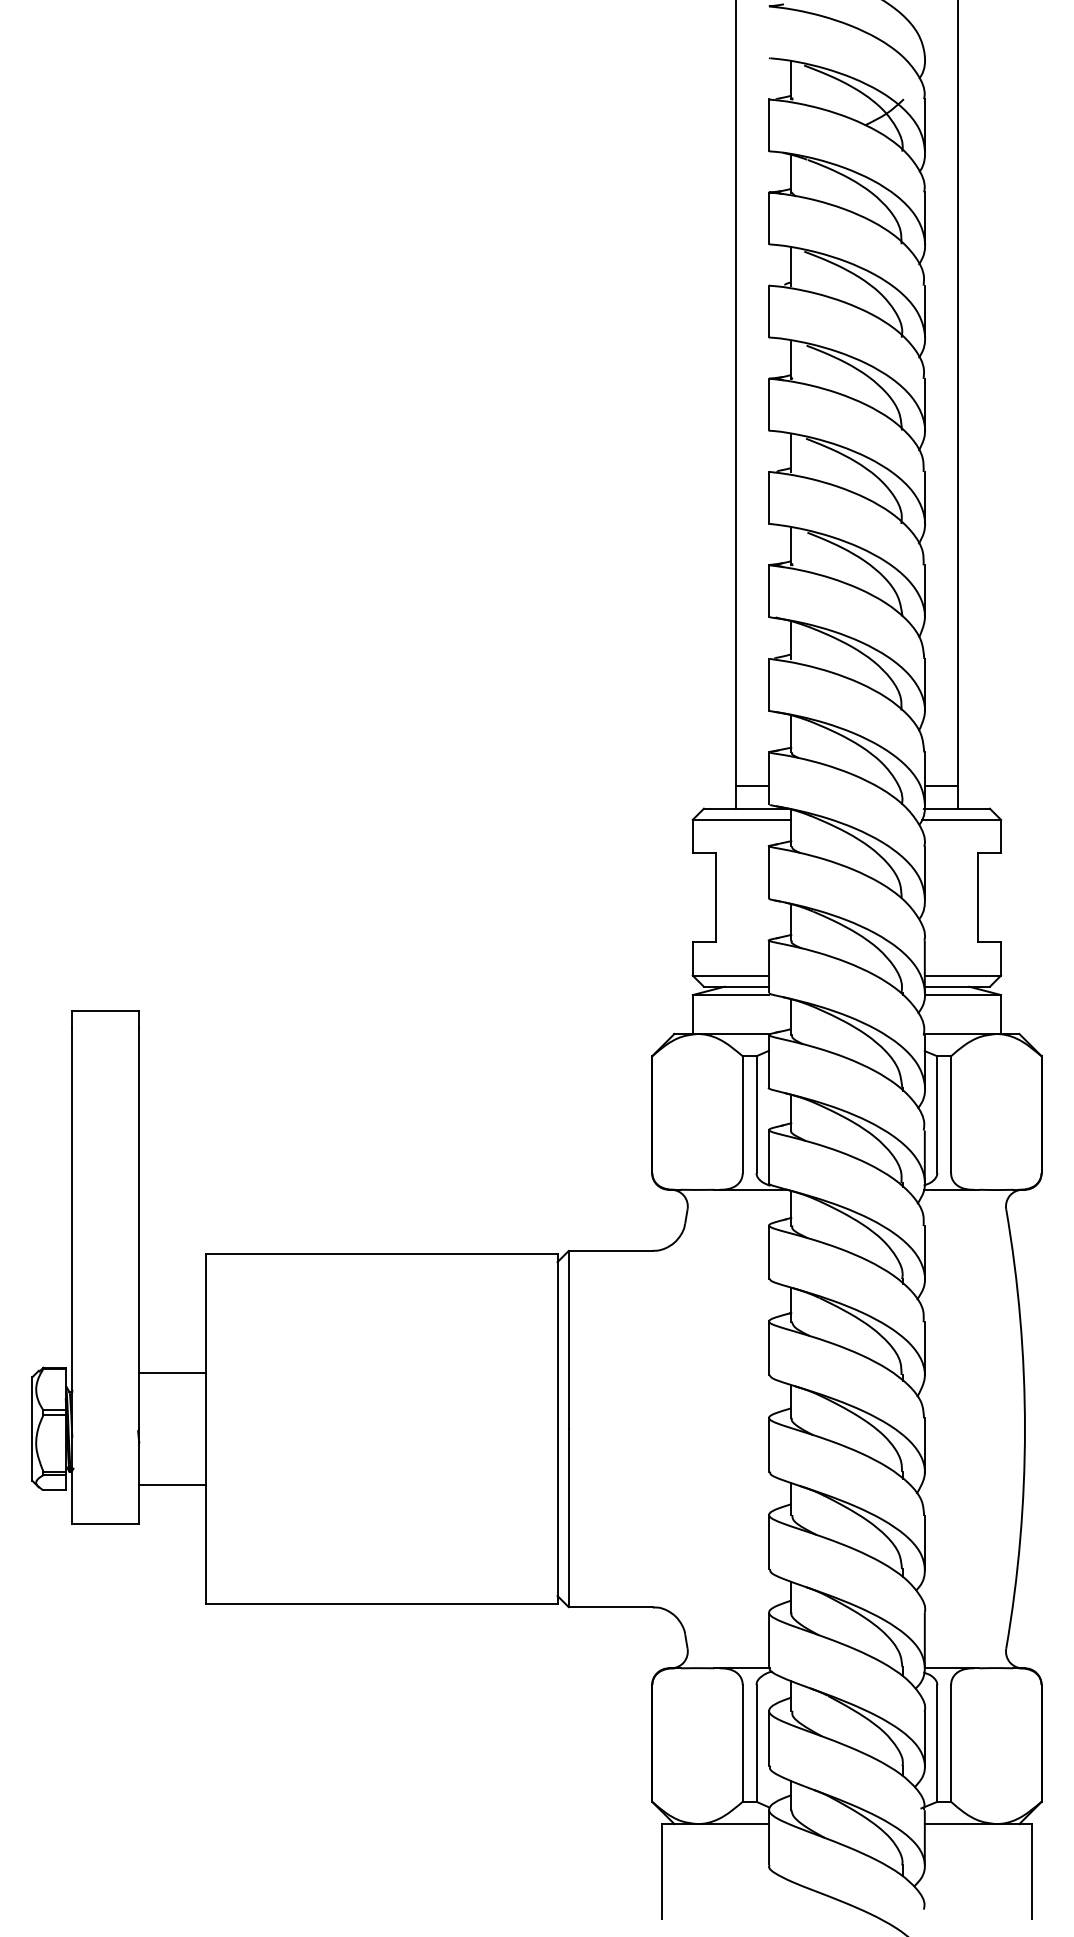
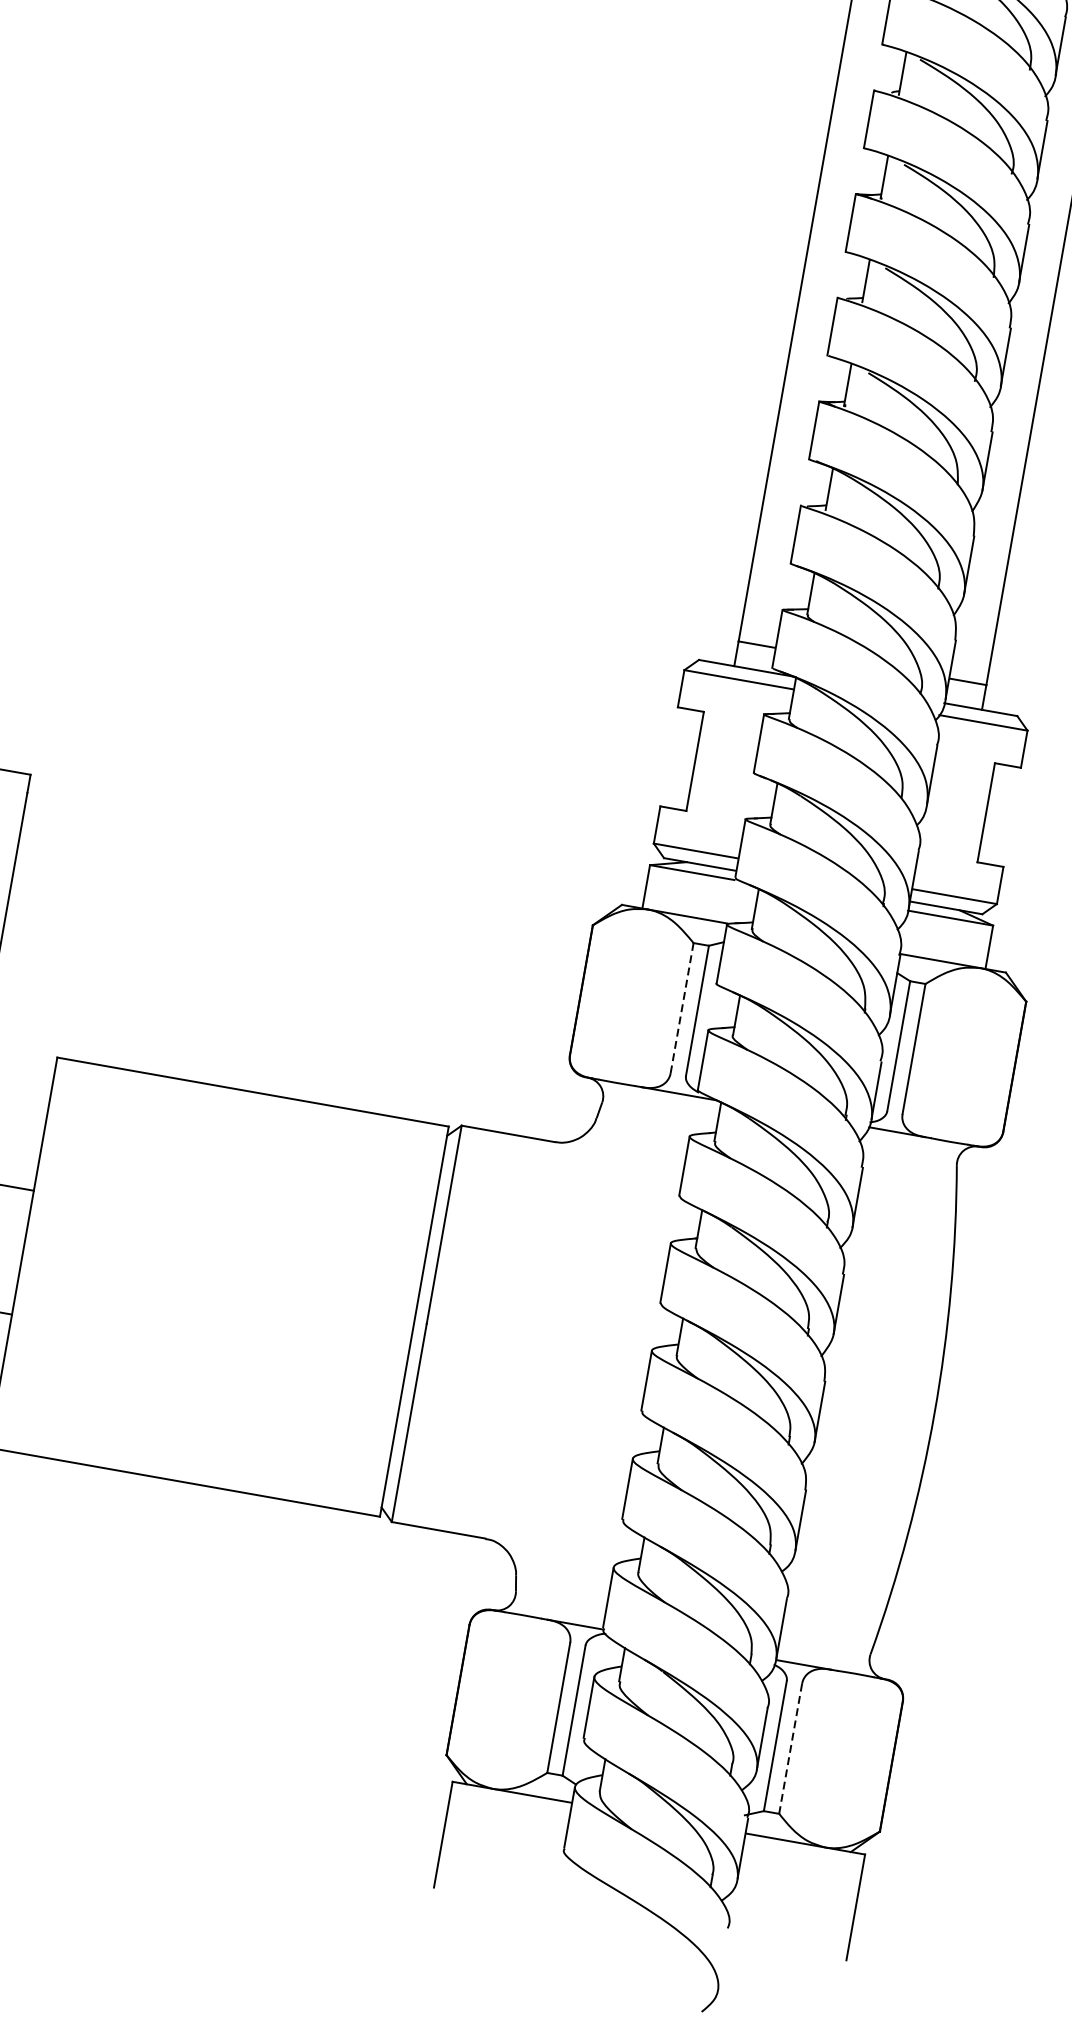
line: (742, 1115) -> (681, 1008), solid -> dashed
line: (951, 1743) -> (791, 1748), solid -> dashed

